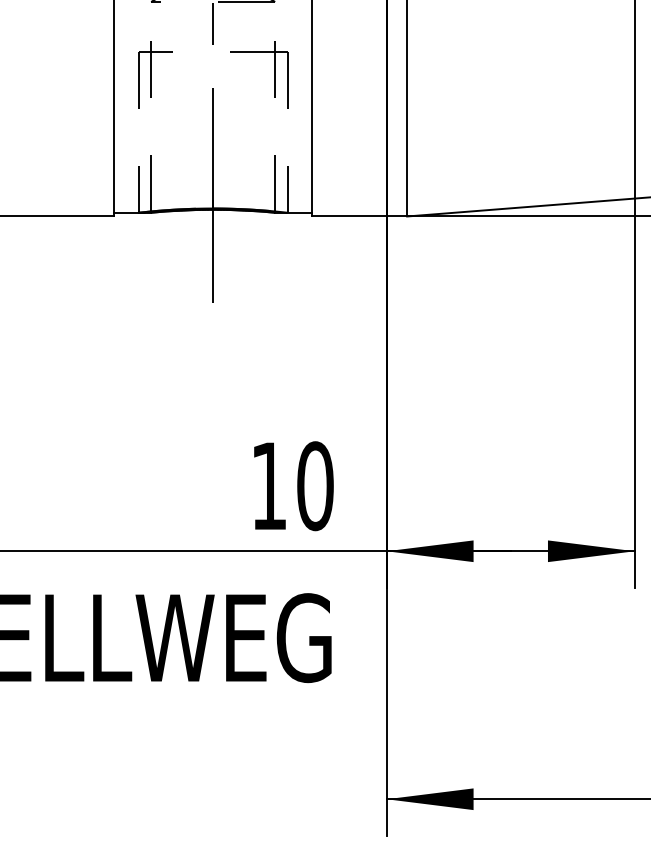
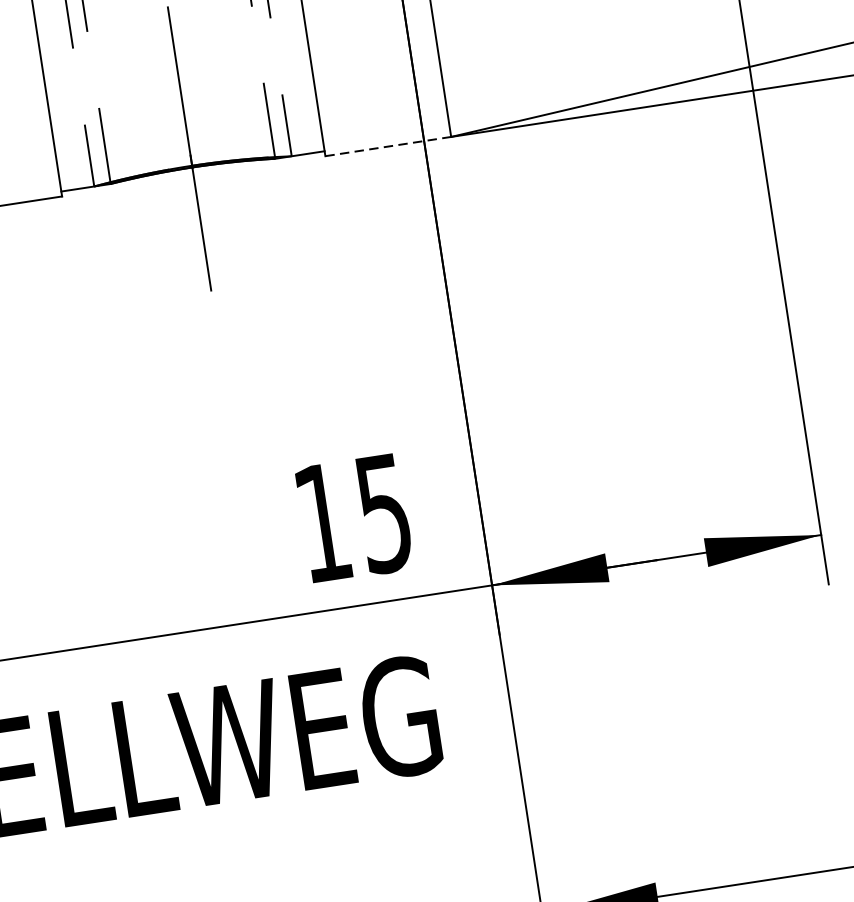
line: (360, 216) -> (389, 146), solid -> dashed
text: (315, 486) -> (384, 513), 10 -> 15

